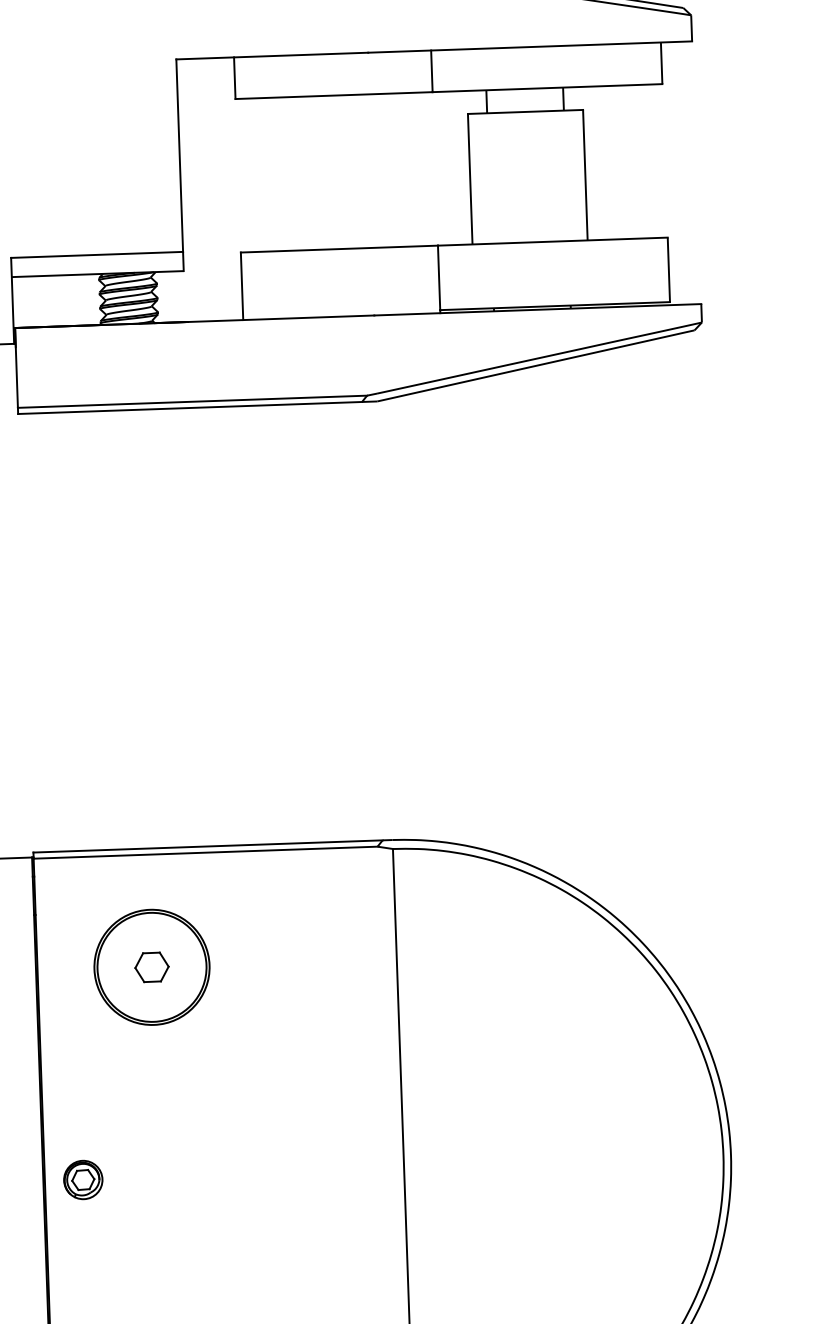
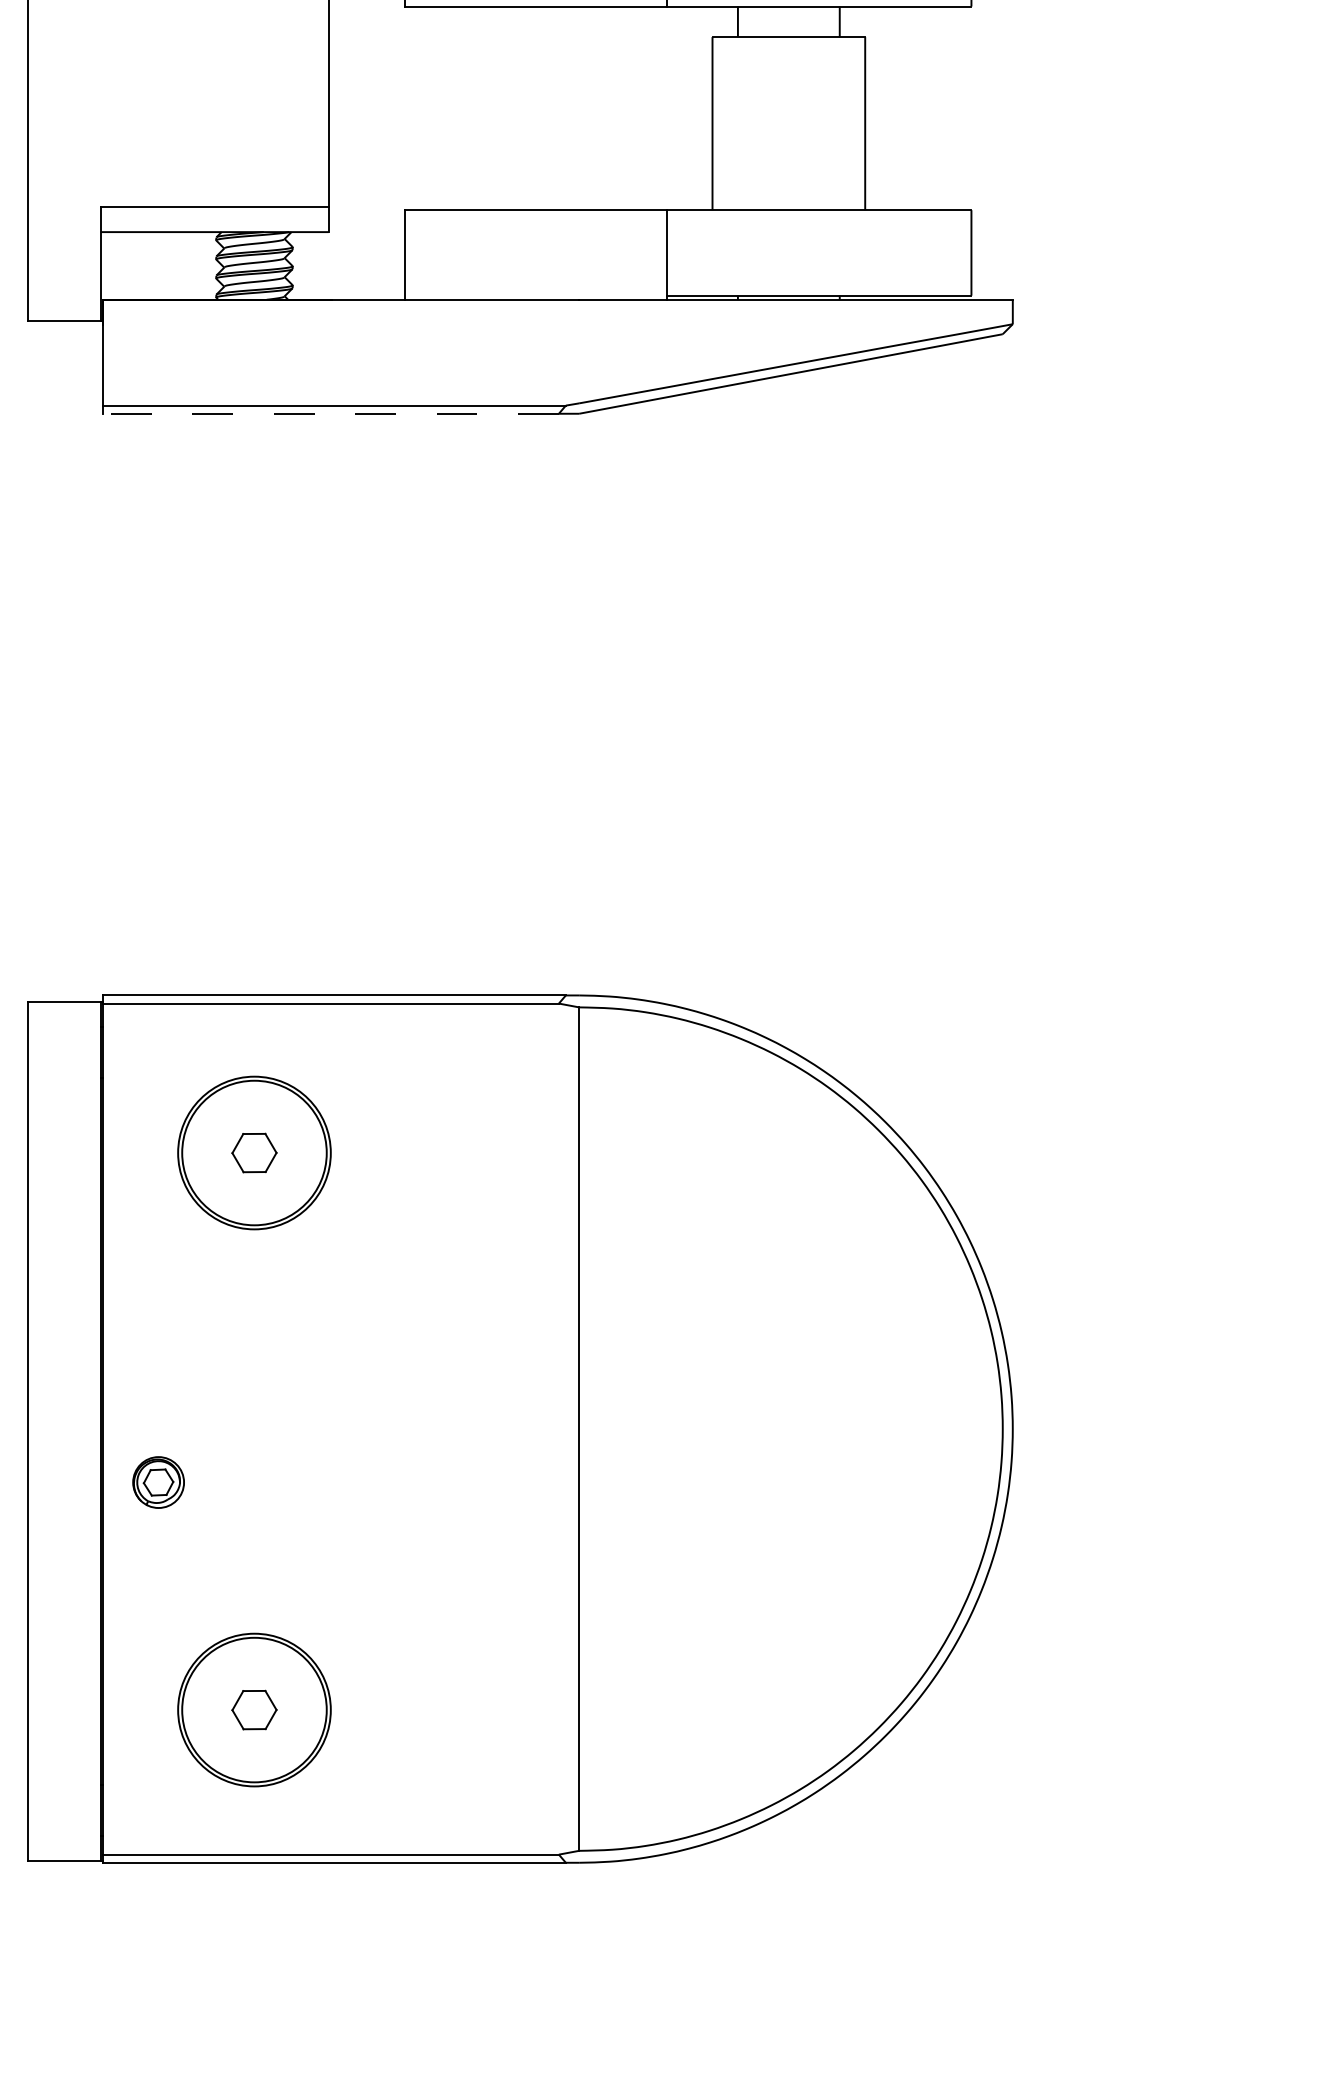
line: (189, 407) -> (330, 413), solid -> dashed
part: (83, 1179) -> (158, 1482), moved

